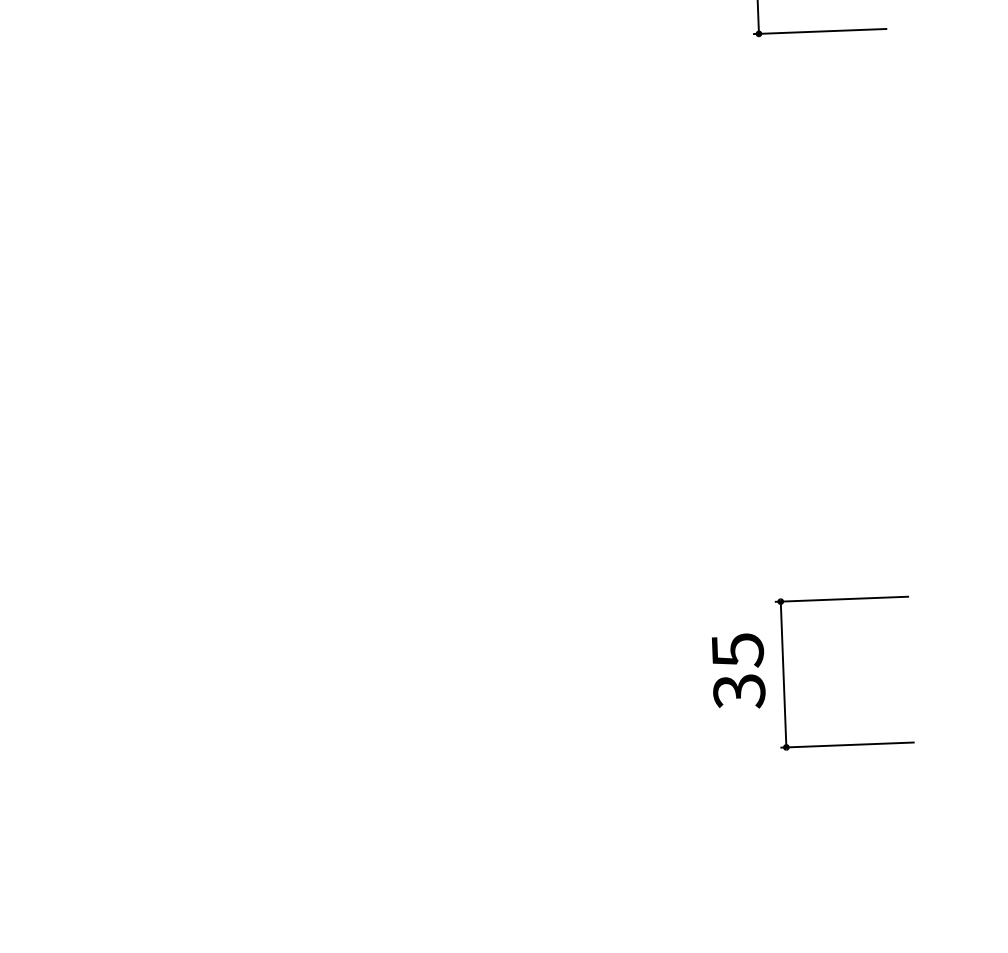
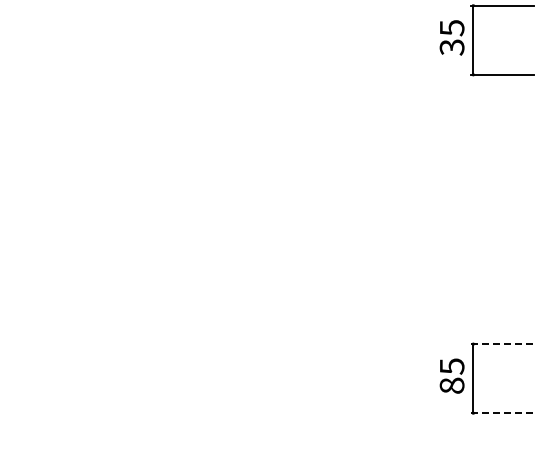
line: (842, 600) -> (502, 344), solid -> dashed
text: (737, 690) -> (451, 385), 35 -> 85
line: (847, 745) -> (502, 413), solid -> dashed

